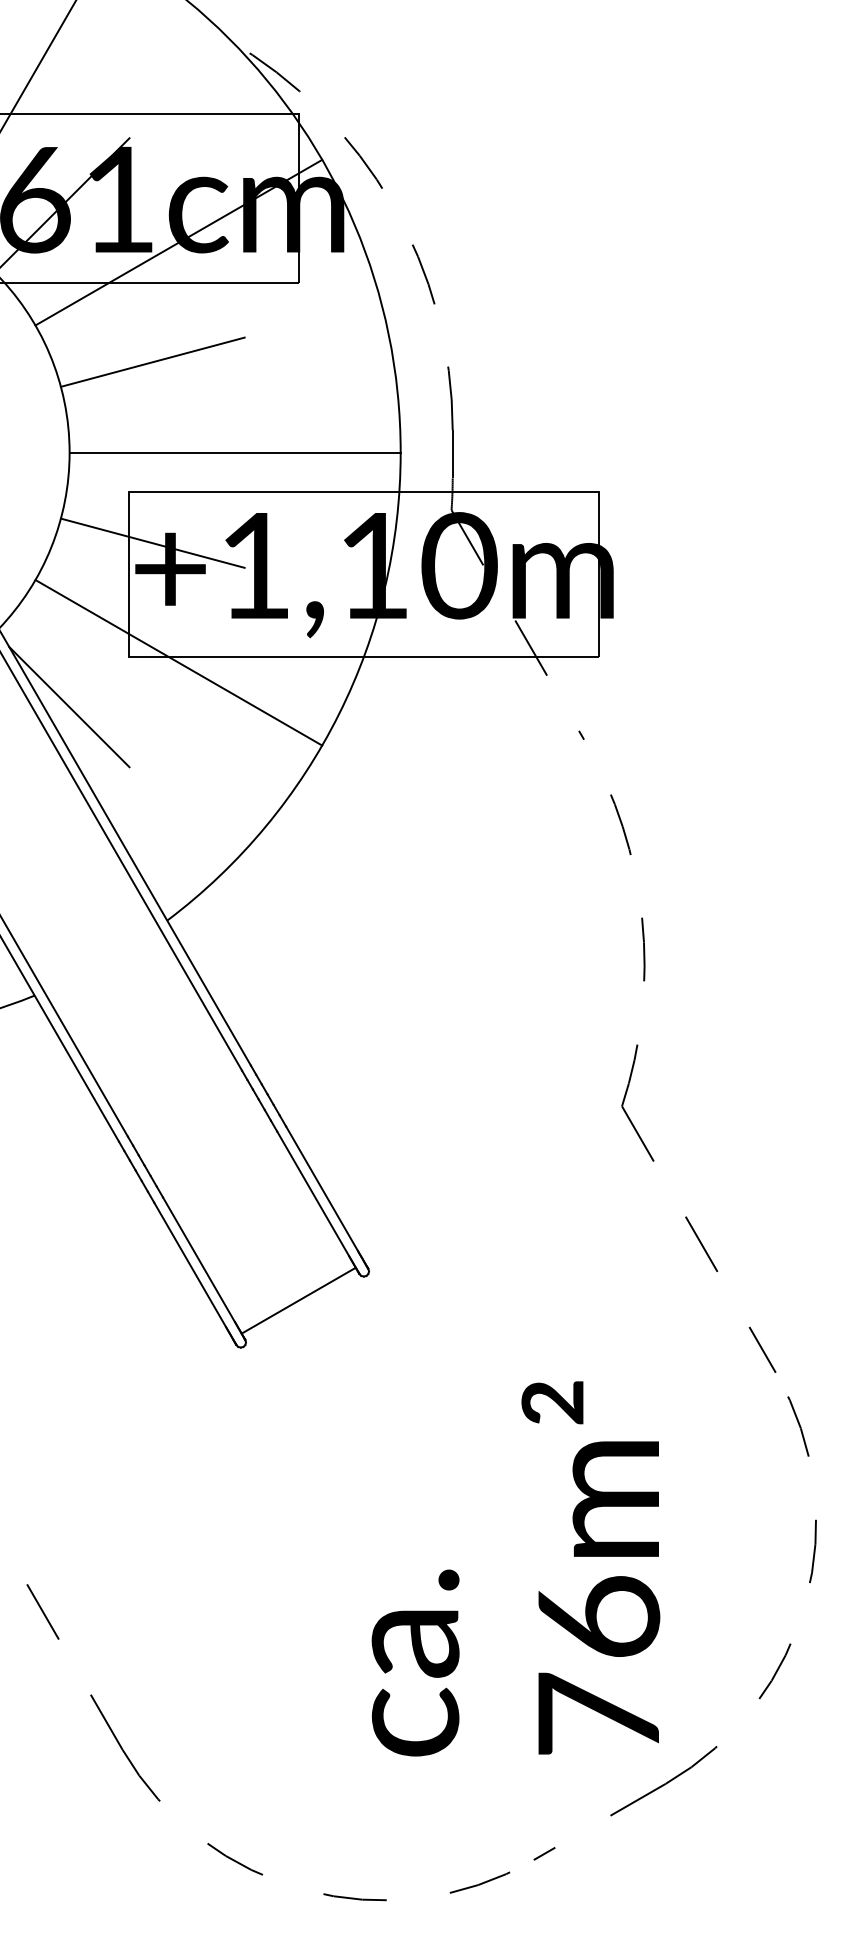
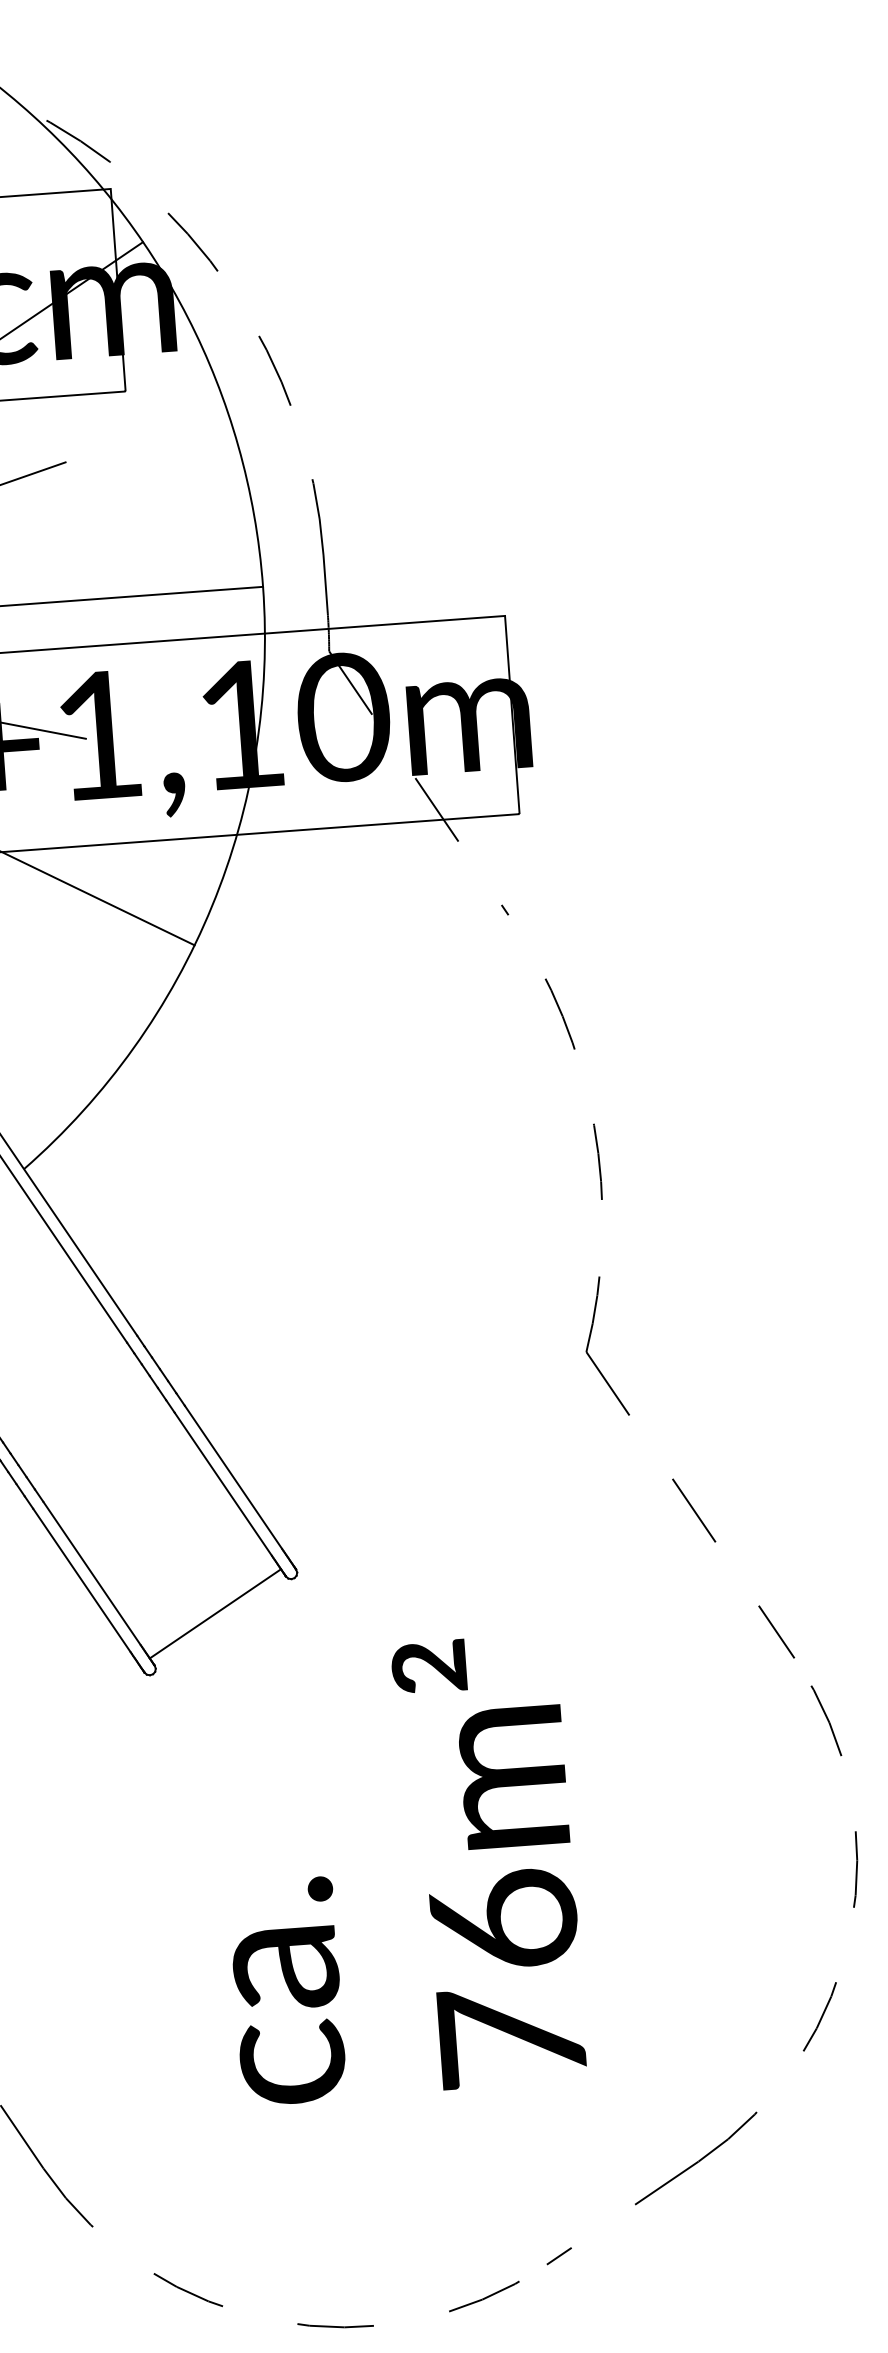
text: (515, 1568) -> (399, 1869), moved

